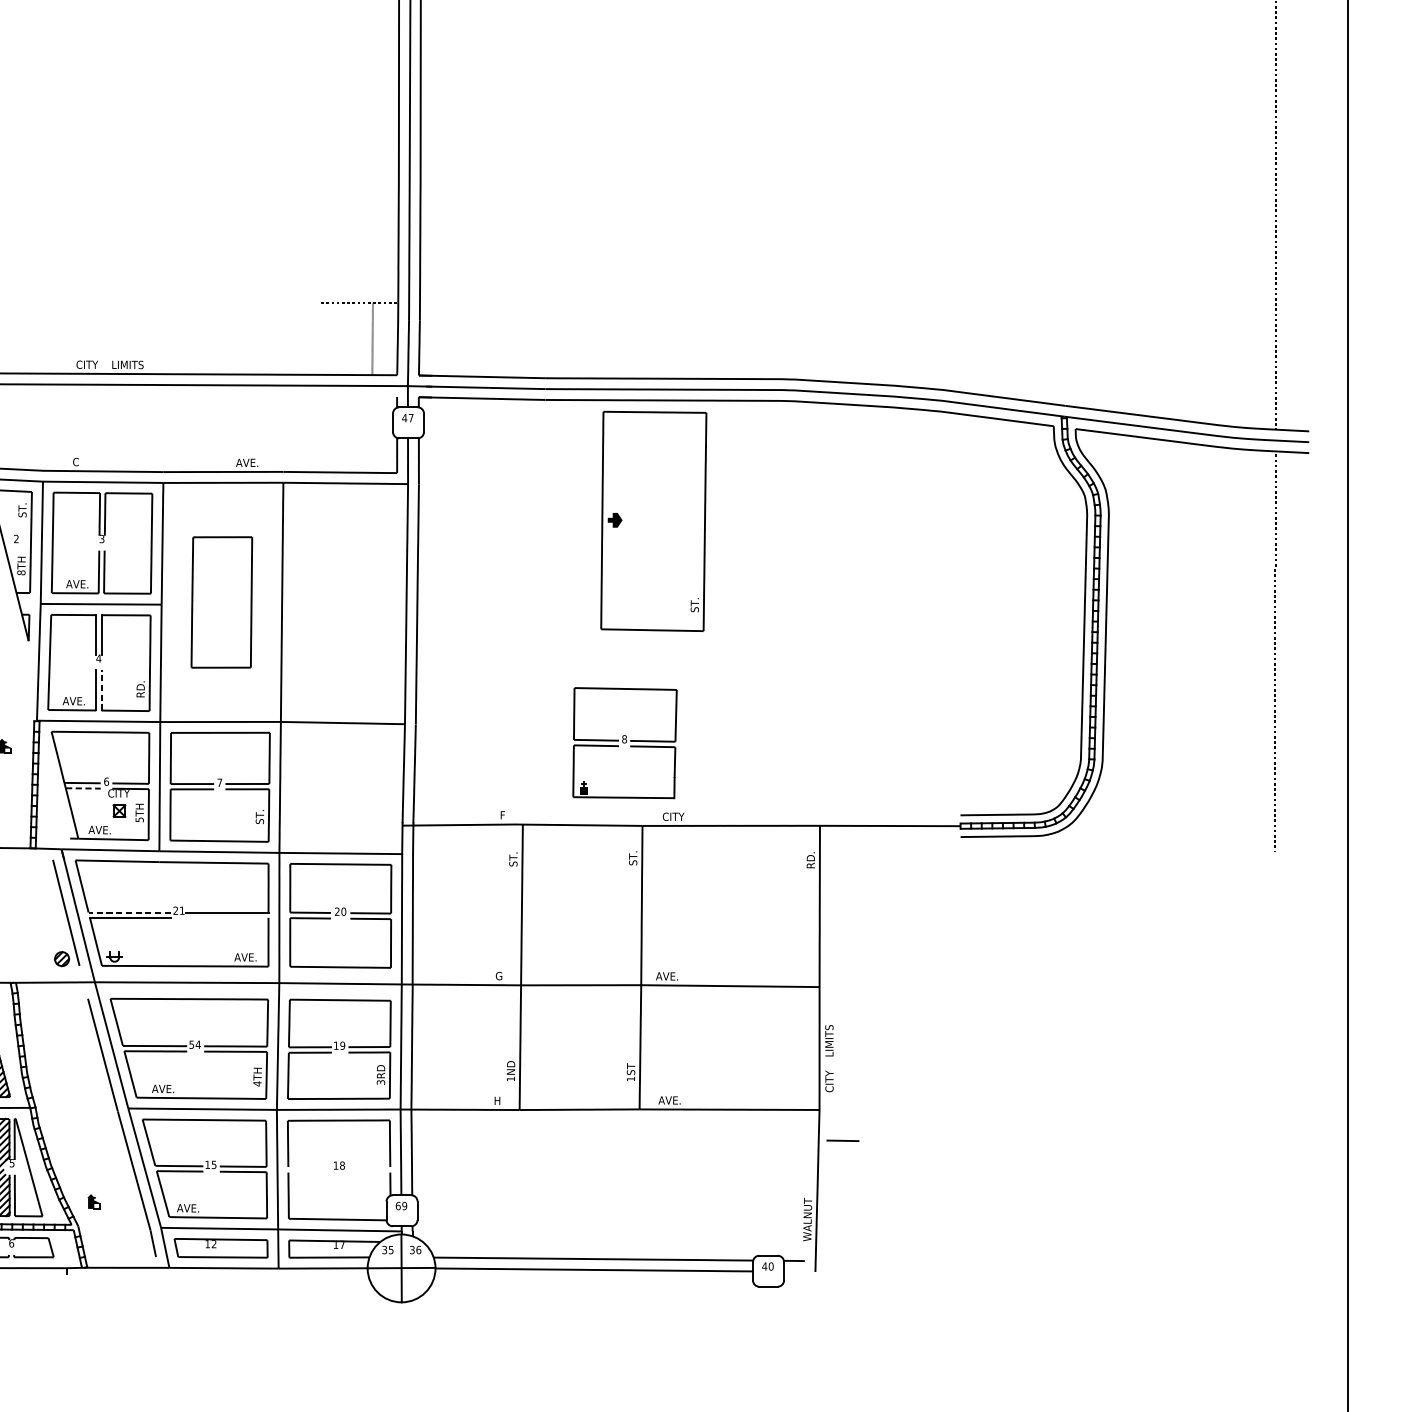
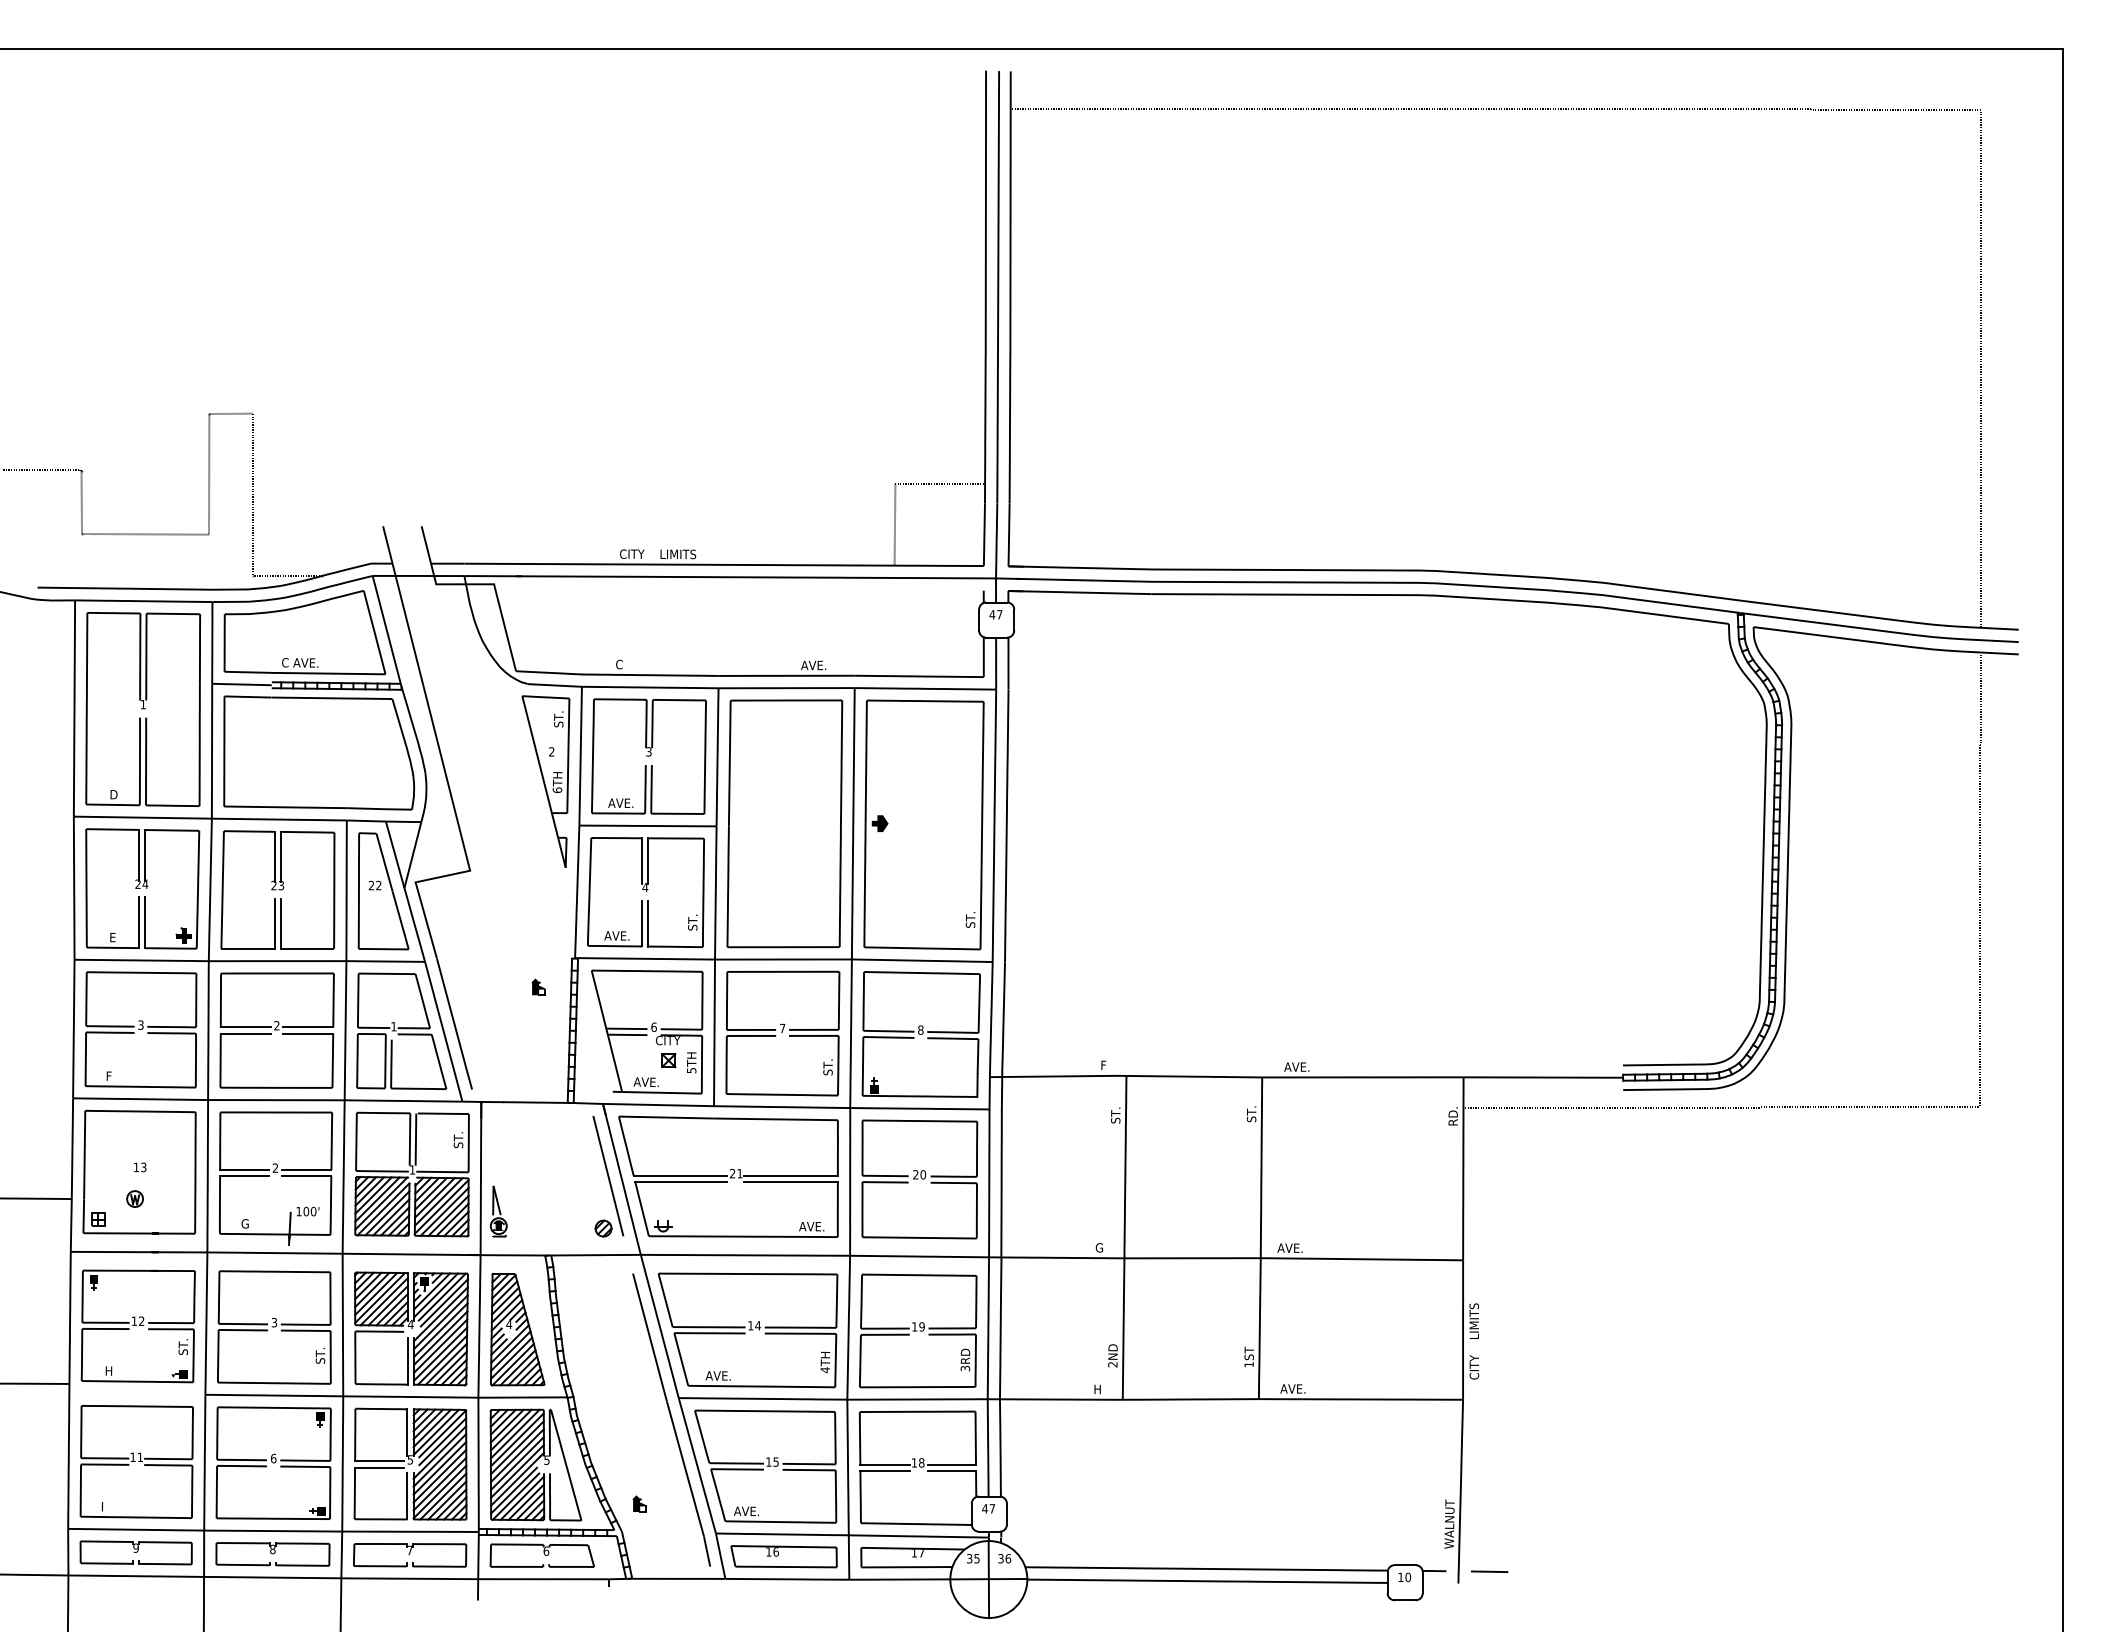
line: (372, 339) -> (894, 524), moved
part: (653, 521) -> (923, 824), moved
text: (20, 573) -> (556, 790), 8TH -> 6TH
part: (221, 602) -> (784, 823), size x1.67
text: (140, 689) -> (692, 922), RD. -> ST.
line: (101, 690) -> (648, 923), dashed -> solid
part: (624, 743) -> (920, 1034), moved
line: (84, 788) -> (629, 1034), dashed -> solid
text: (672, 816) -> (1296, 1066), CITY -> AVE.
line: (1047, 852) -> (1721, 1107), added
line: (129, 912) -> (680, 1175), dashed -> solid
line: (226, 917) -> (790, 1181), added
text: (191, 1044) -> (750, 1325), 54 -> 14
text: (510, 1078) -> (1112, 1364), 1ND -> 2ND
line: (842, 1140) -> (1489, 1571), moved
line: (309, 1167) -> (884, 1464), added
line: (369, 1167) -> (952, 1464), added
line: (309, 1172) -> (884, 1470), added
line: (369, 1172) -> (952, 1470), added
text: (401, 1205) -> (988, 1508), 69 -> 47
text: (214, 1243) -> (776, 1551), 12 -> 16
text: (764, 1265) -> (1400, 1576), 40 -> 10

